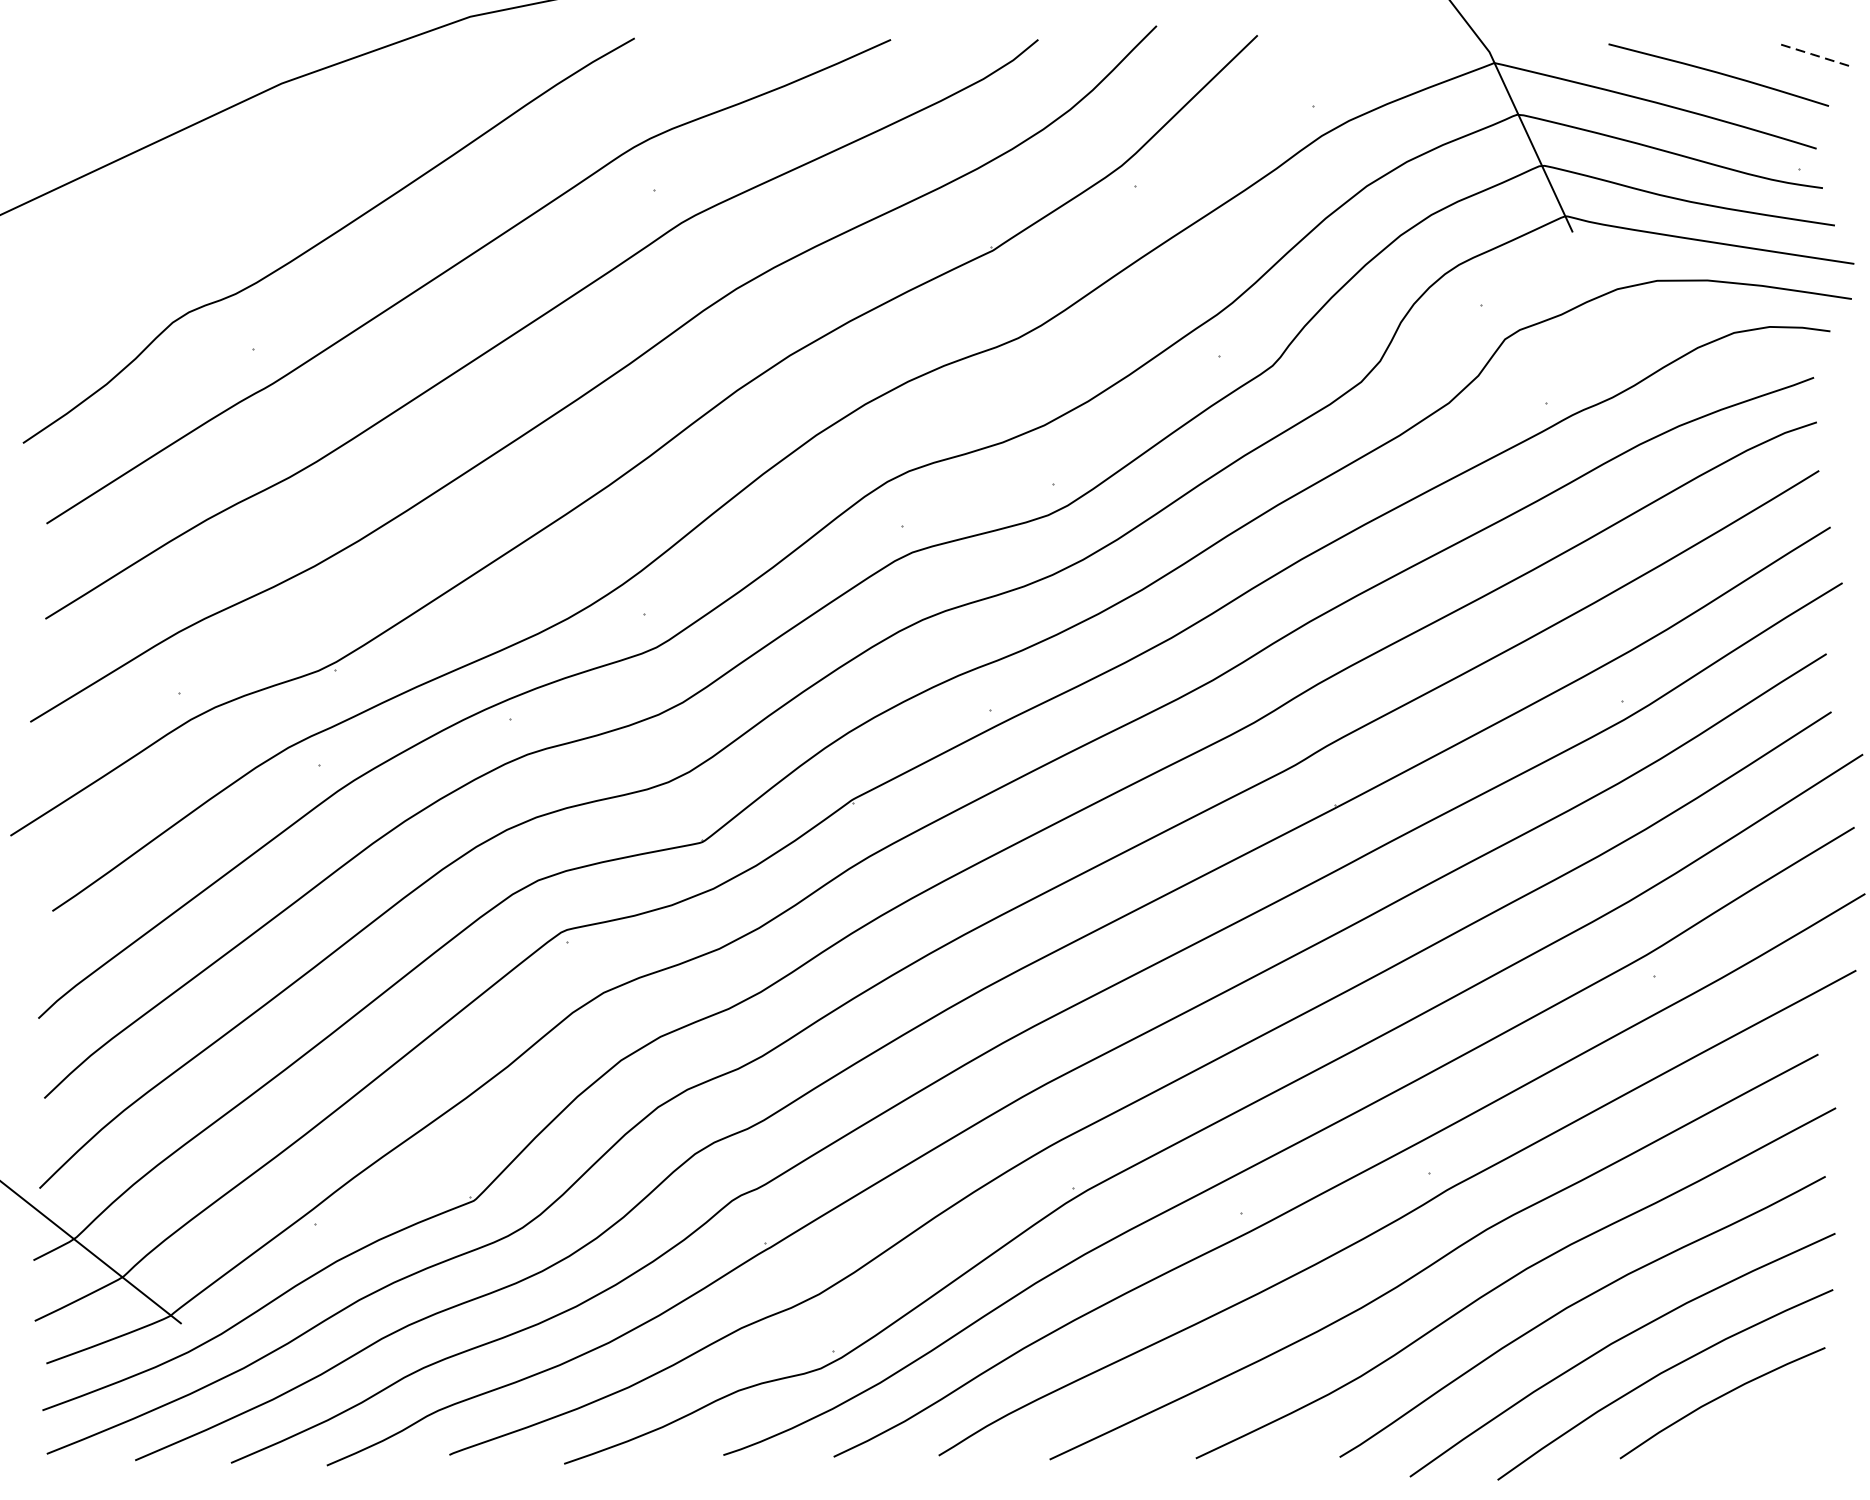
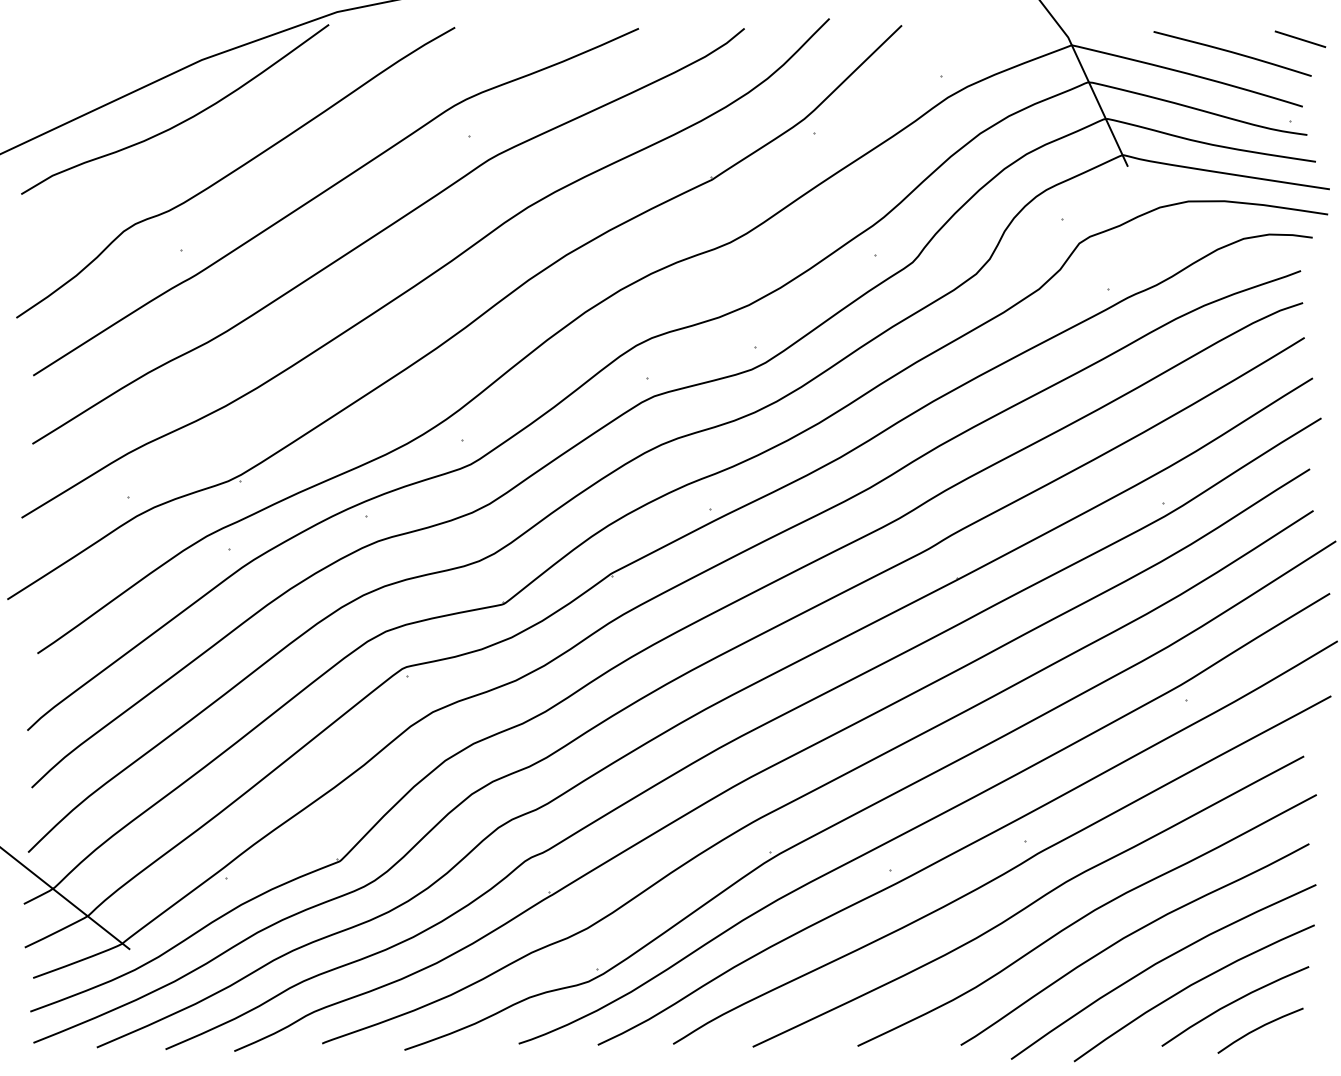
line: (1811, 53) -> (1299, 38), dashed -> solid
curve: (253, 169) -> (181, 121), added
curve: (1757, 1433) -> (1260, 1028), added

